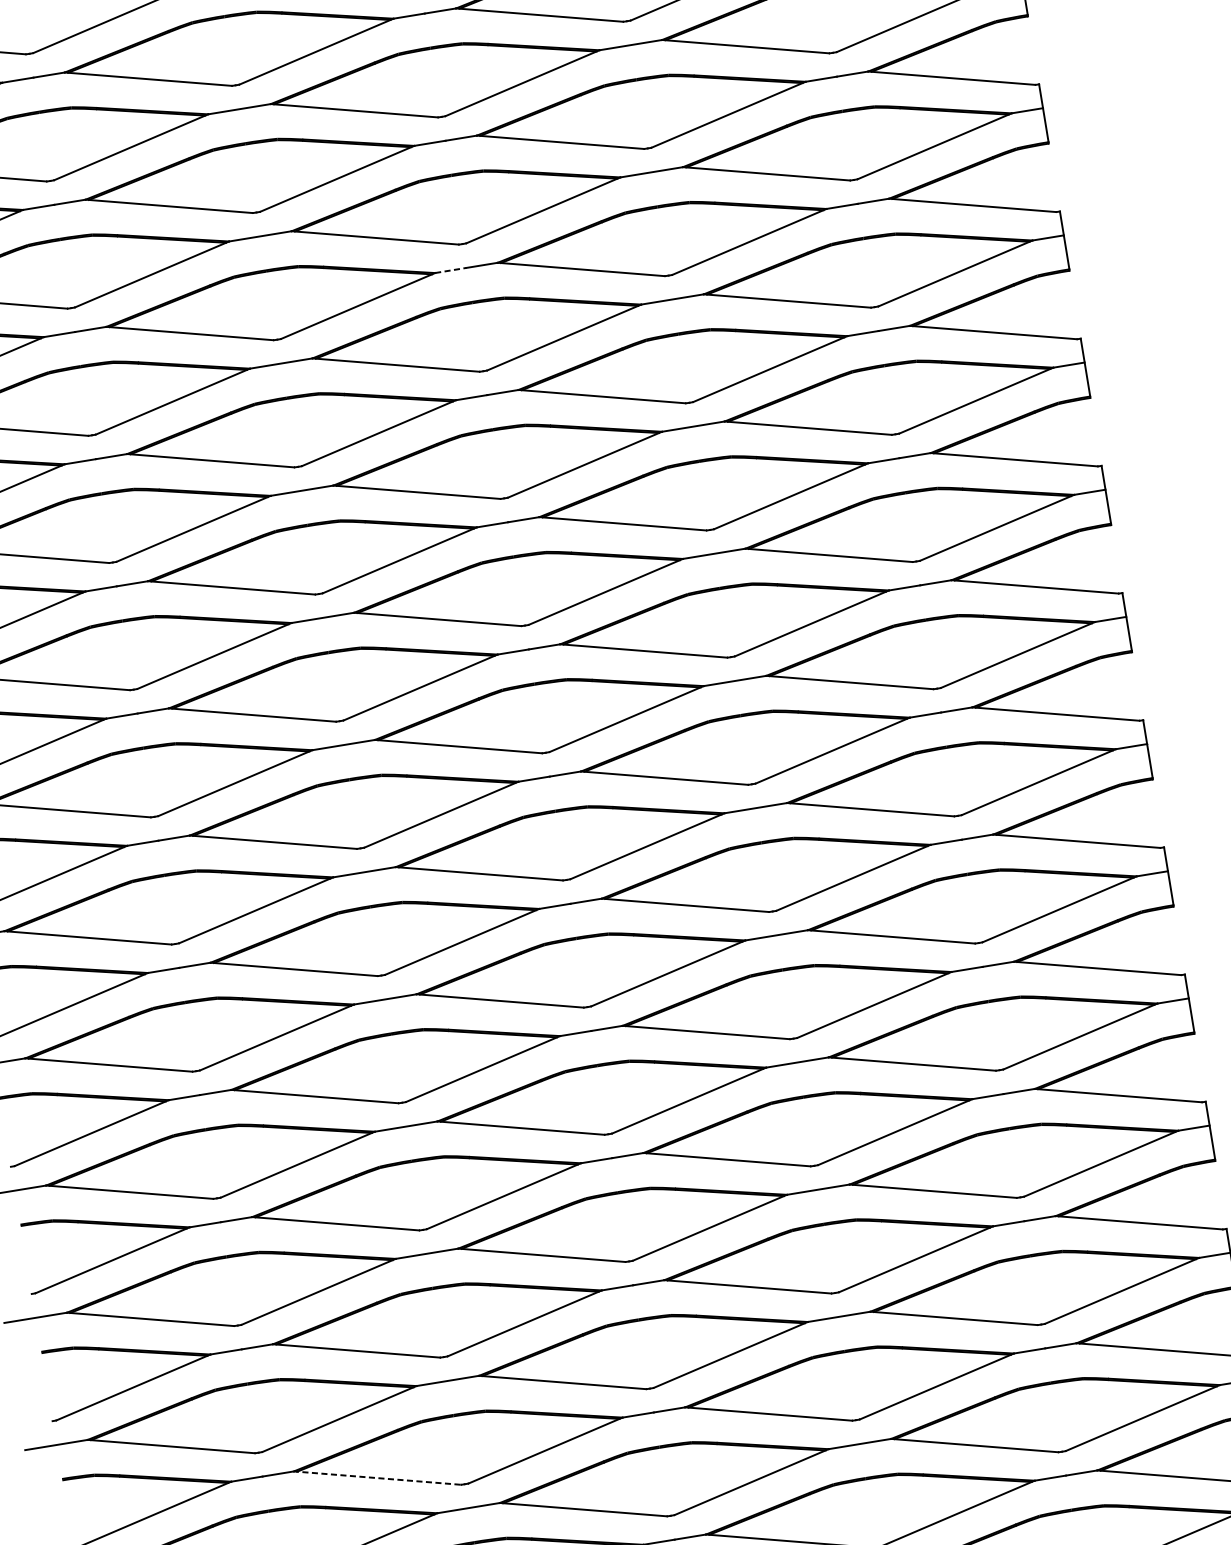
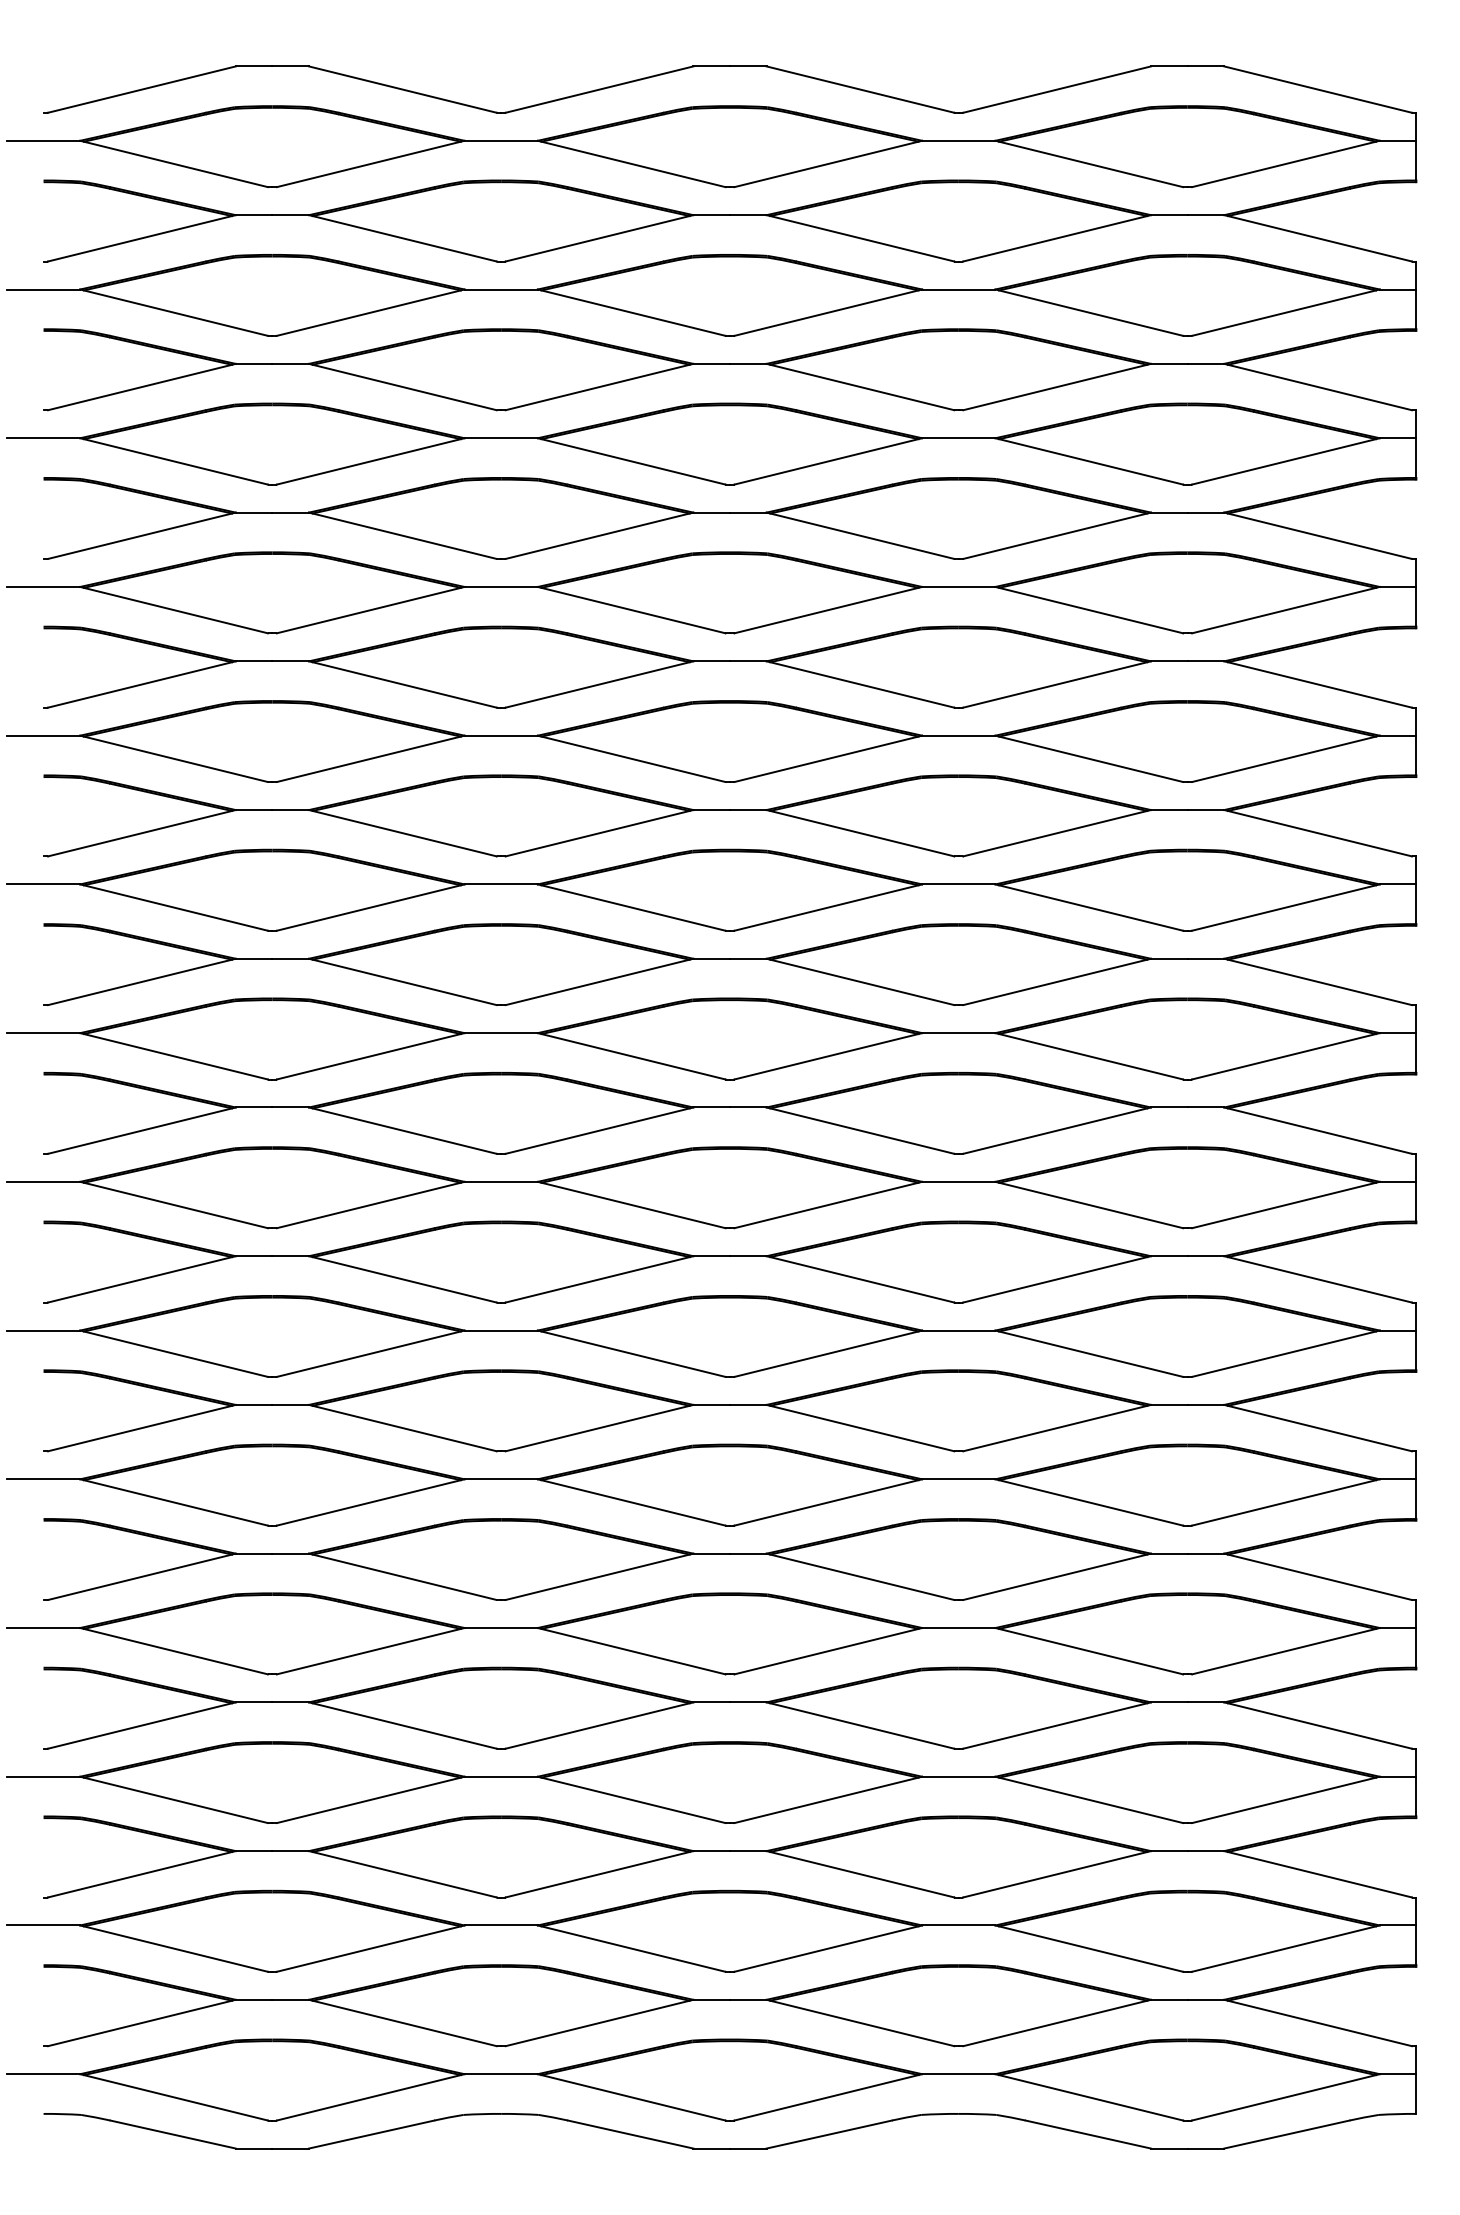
line: (451, 270) -> (712, 512), dashed -> solid
line: (377, 1478) -> (402, 1874), dashed -> solid

